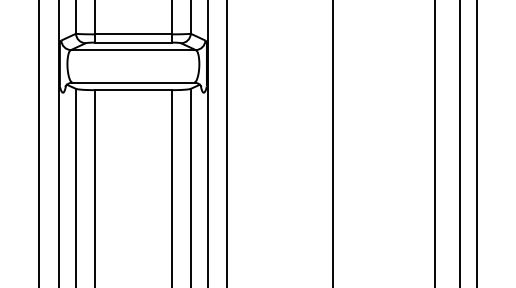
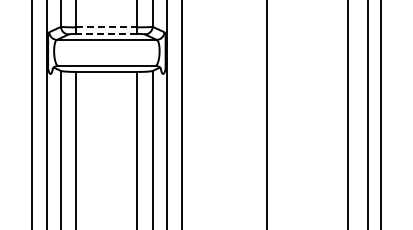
line: (134, 34) -> (107, 27), solid -> dashed
line: (132, 42) -> (106, 33), solid -> dashed

